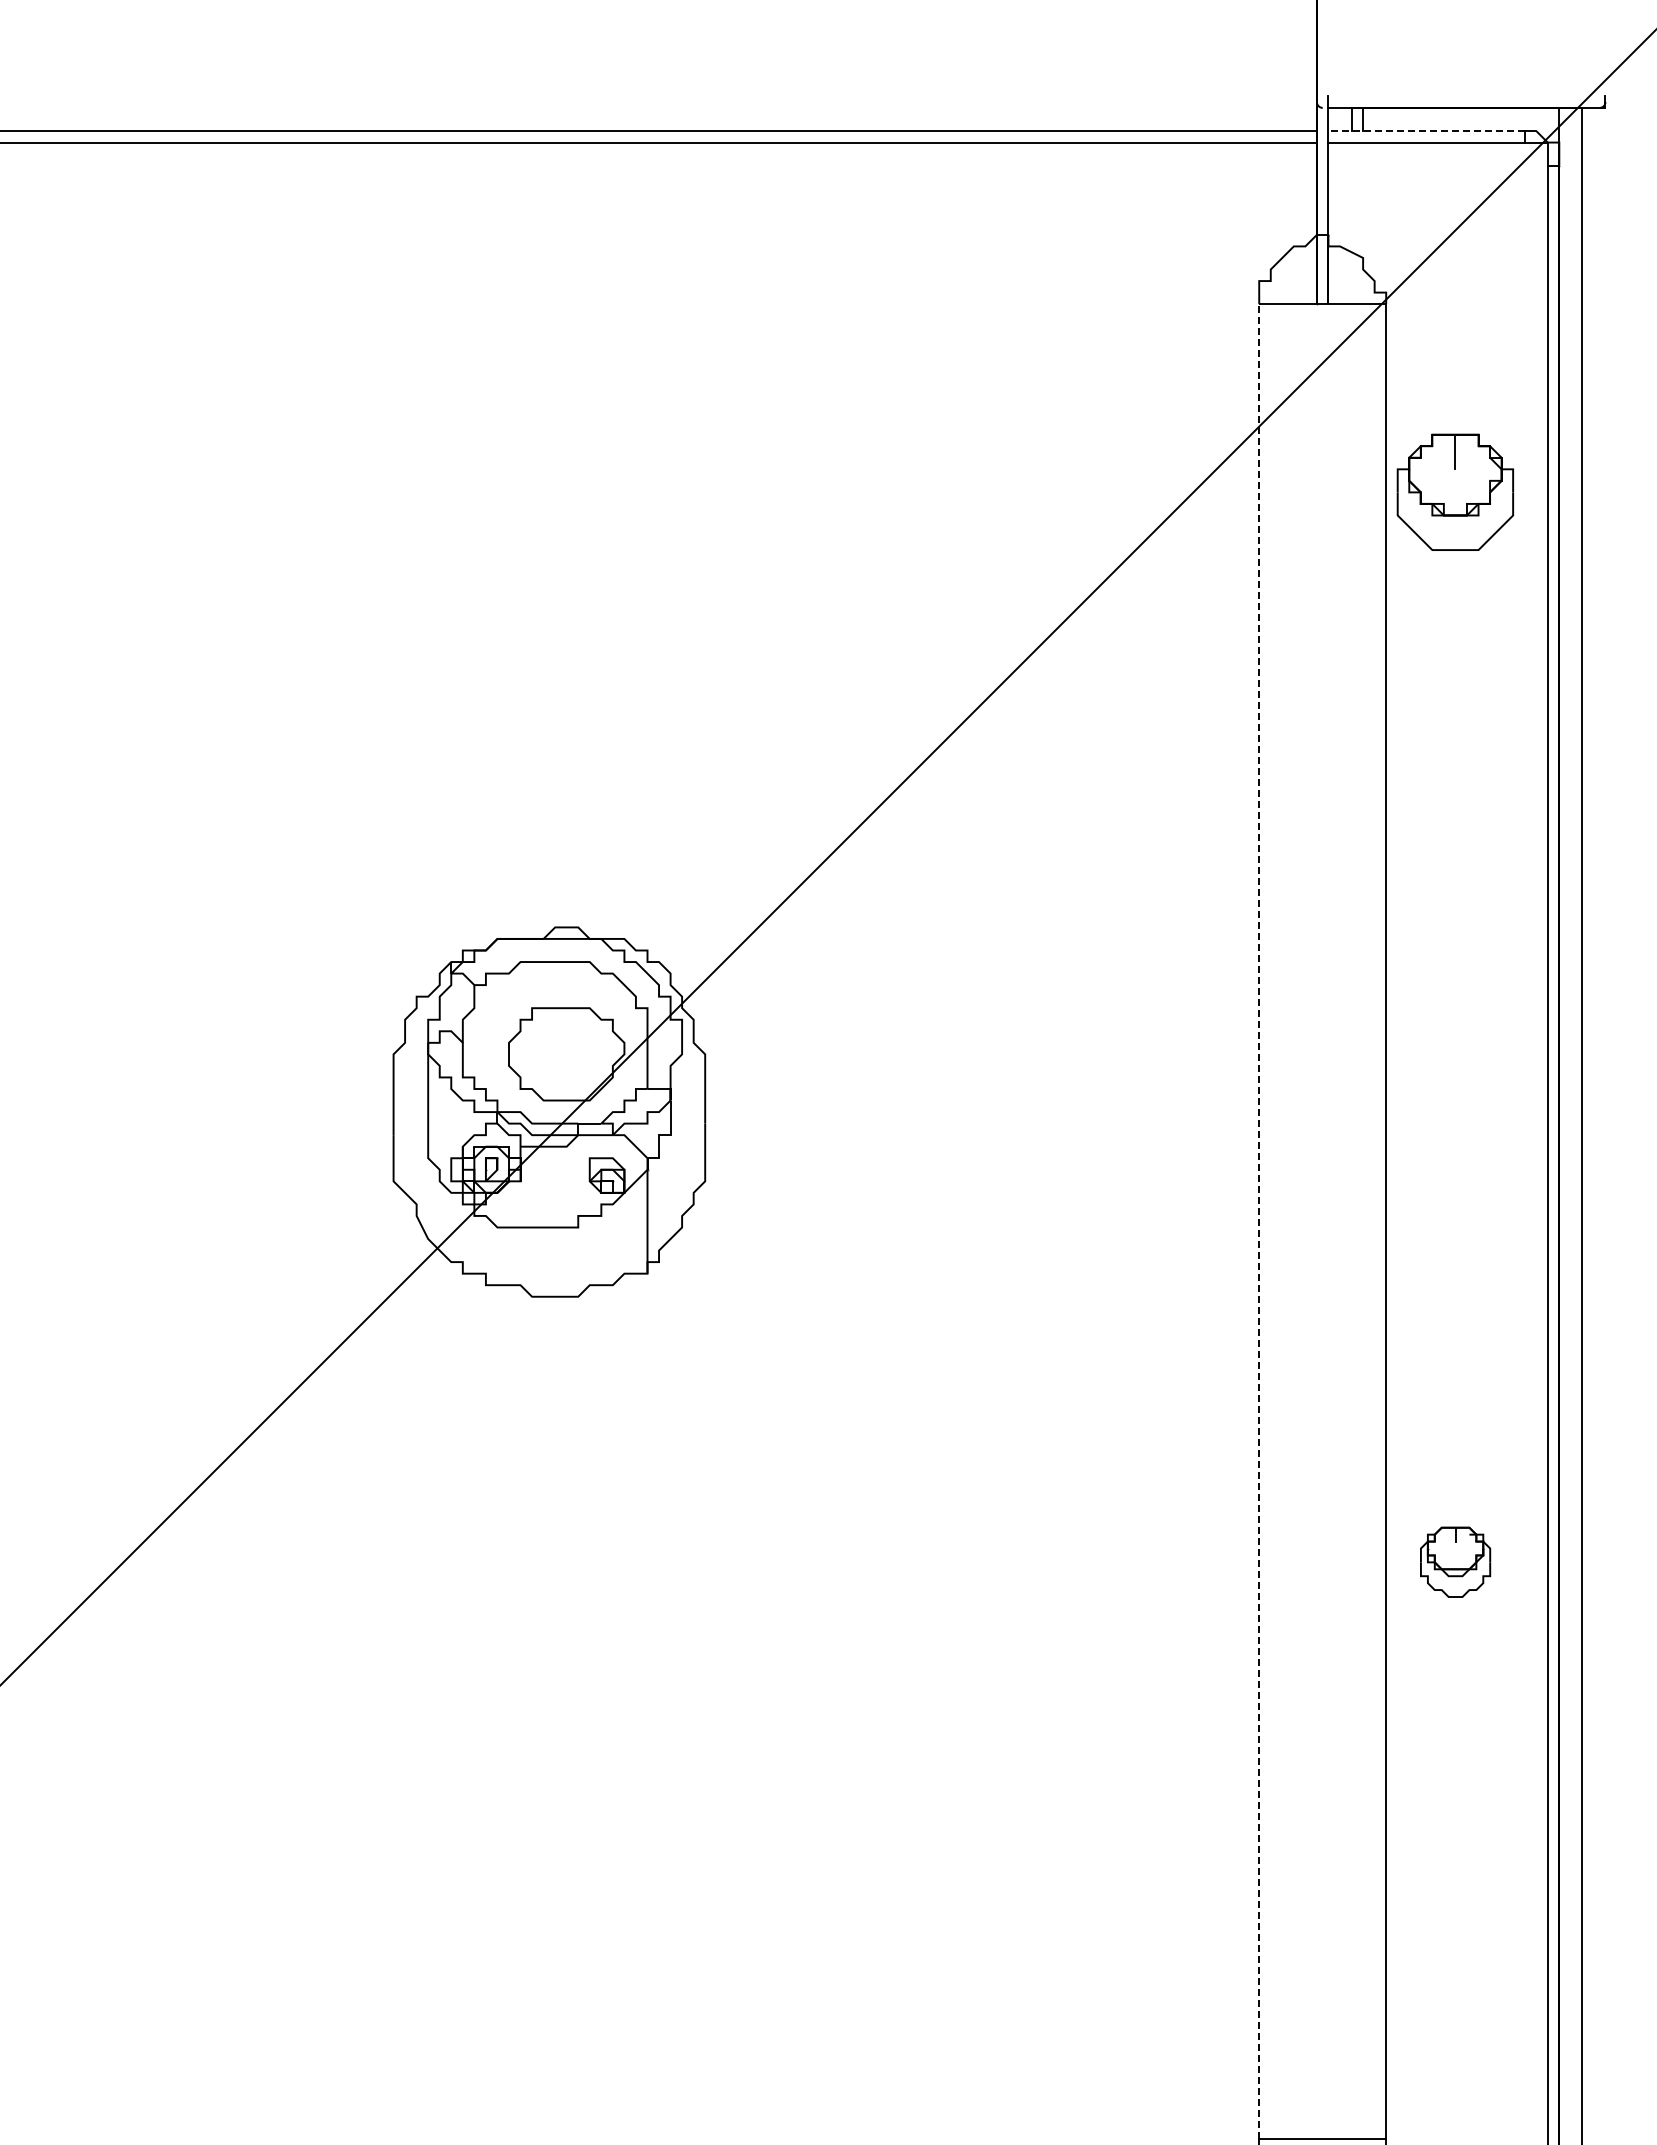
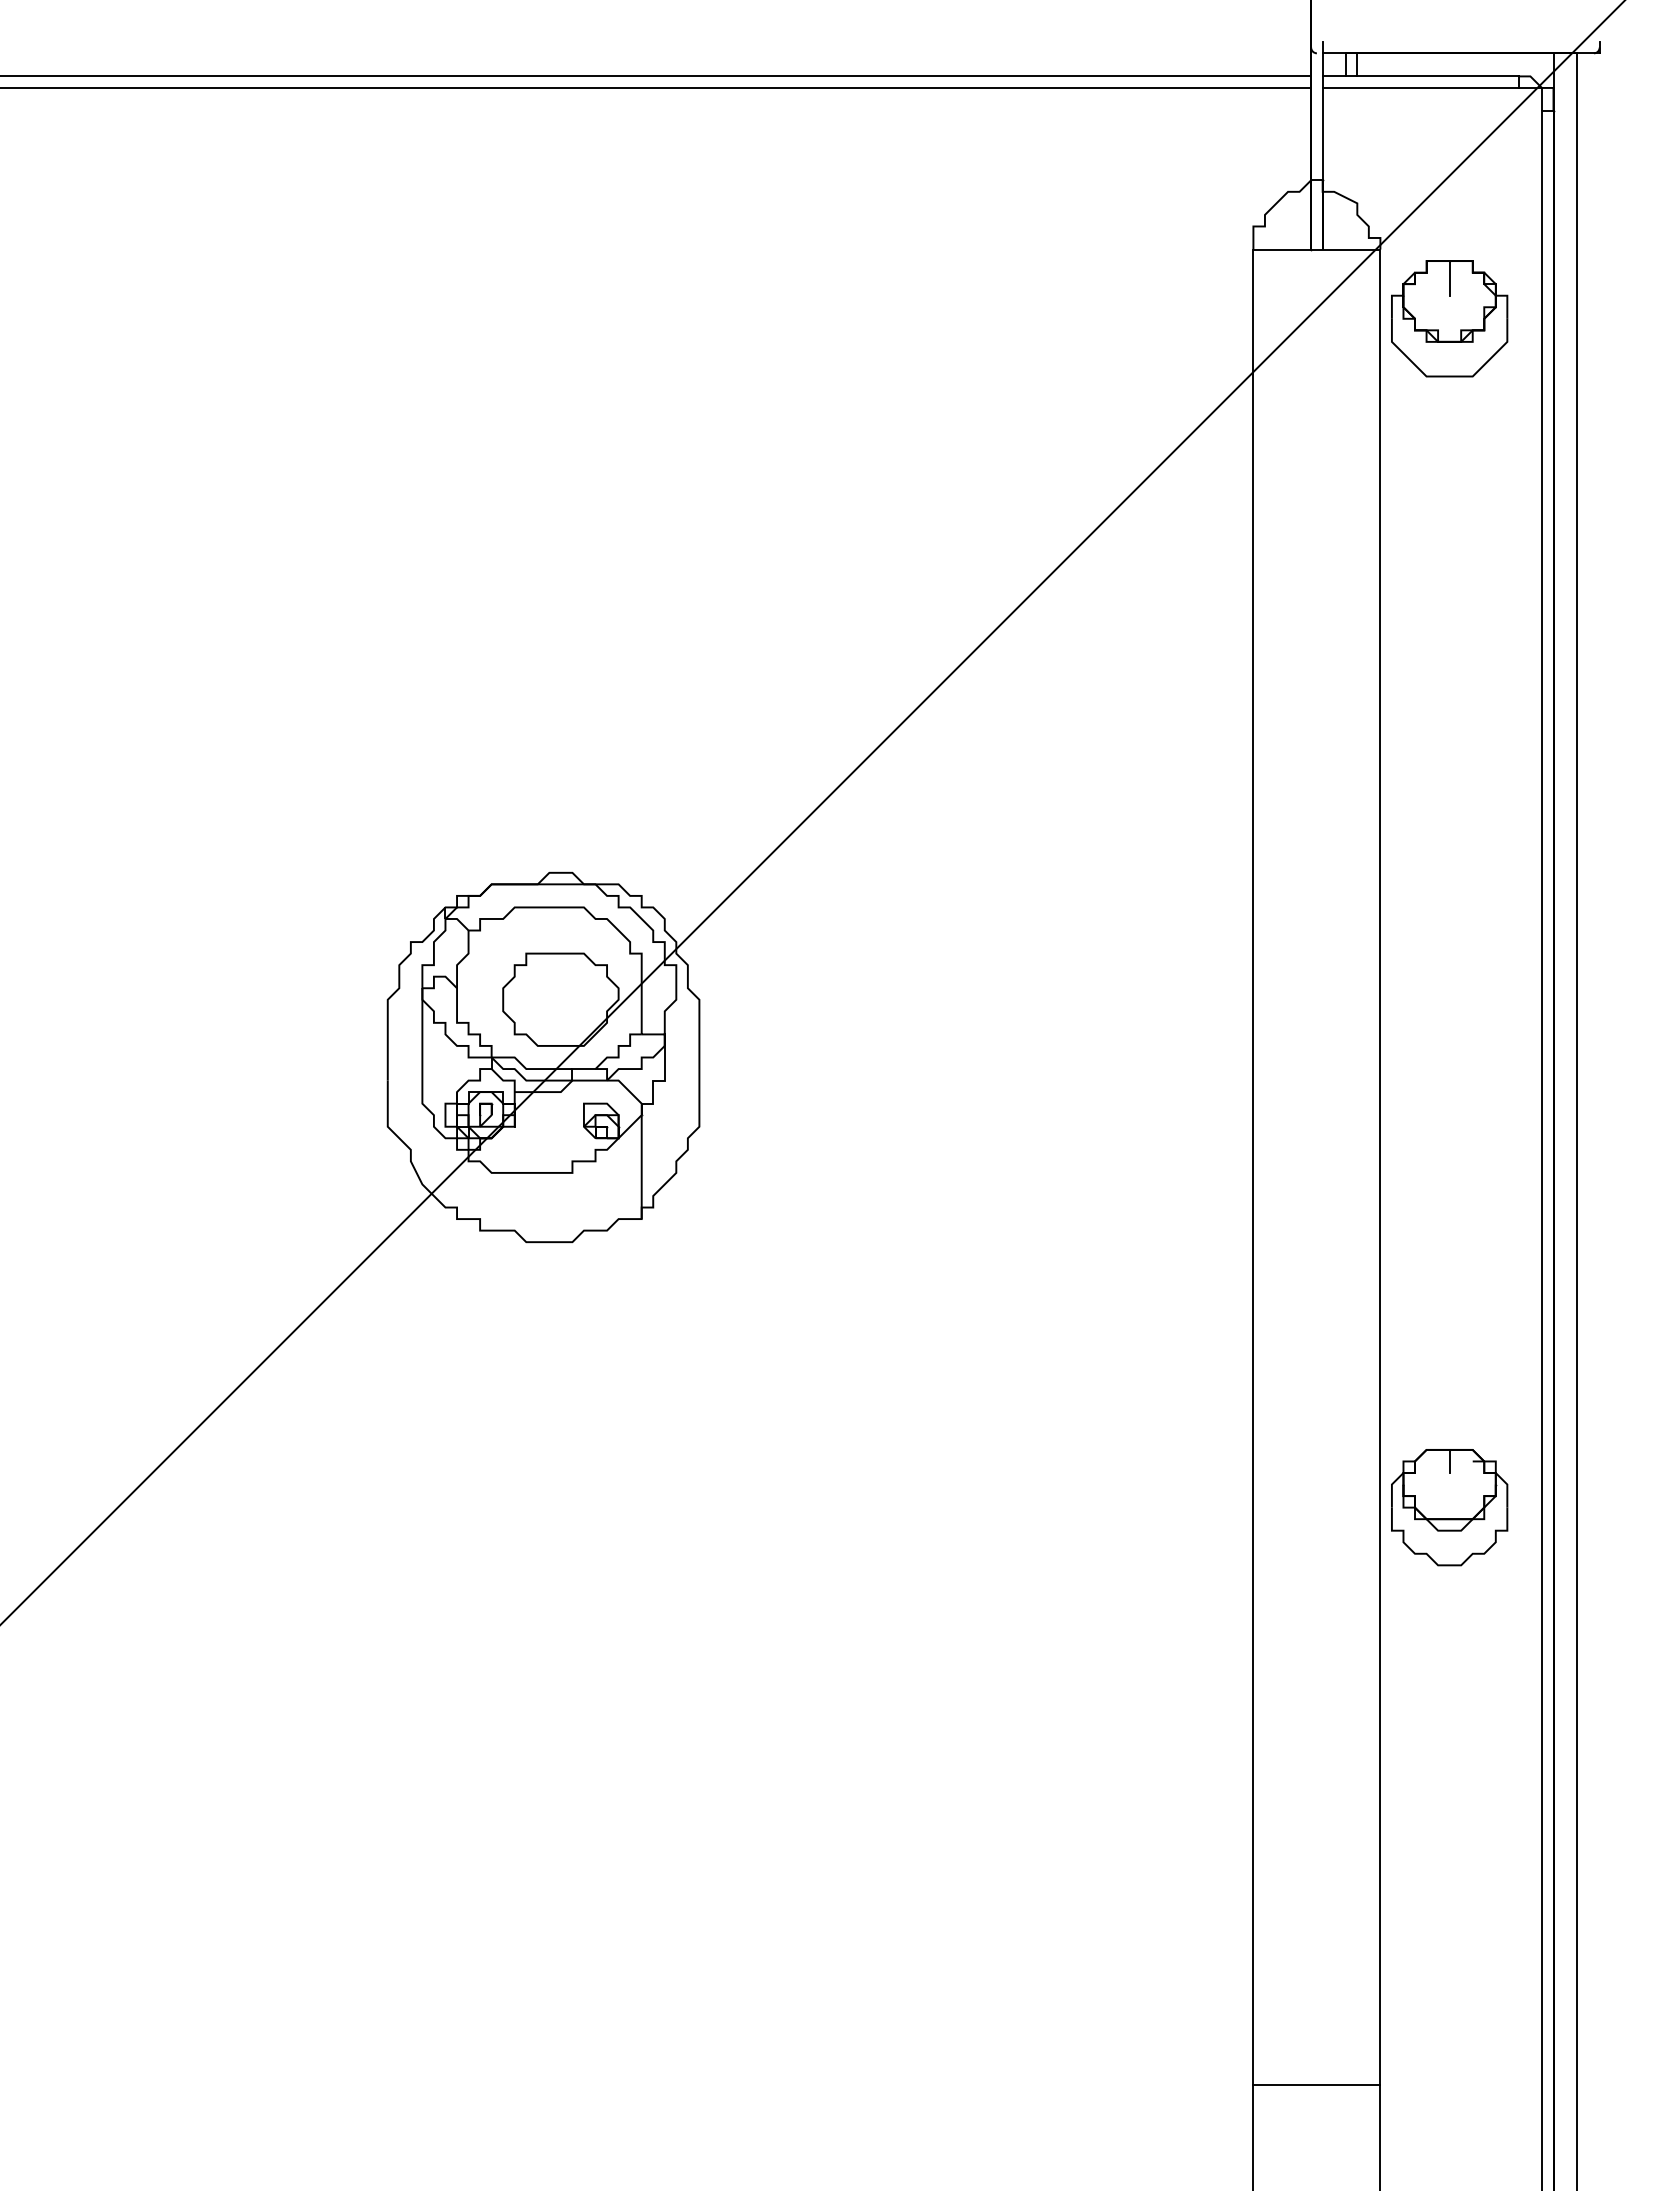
line: (1426, 131) -> (1420, 76), dashed -> solid
part: (1455, 492) -> (1449, 318), moved
line: (1259, 1222) -> (1253, 1167), dashed -> solid
part: (1455, 1562) -> (1449, 1507), size x1.67

